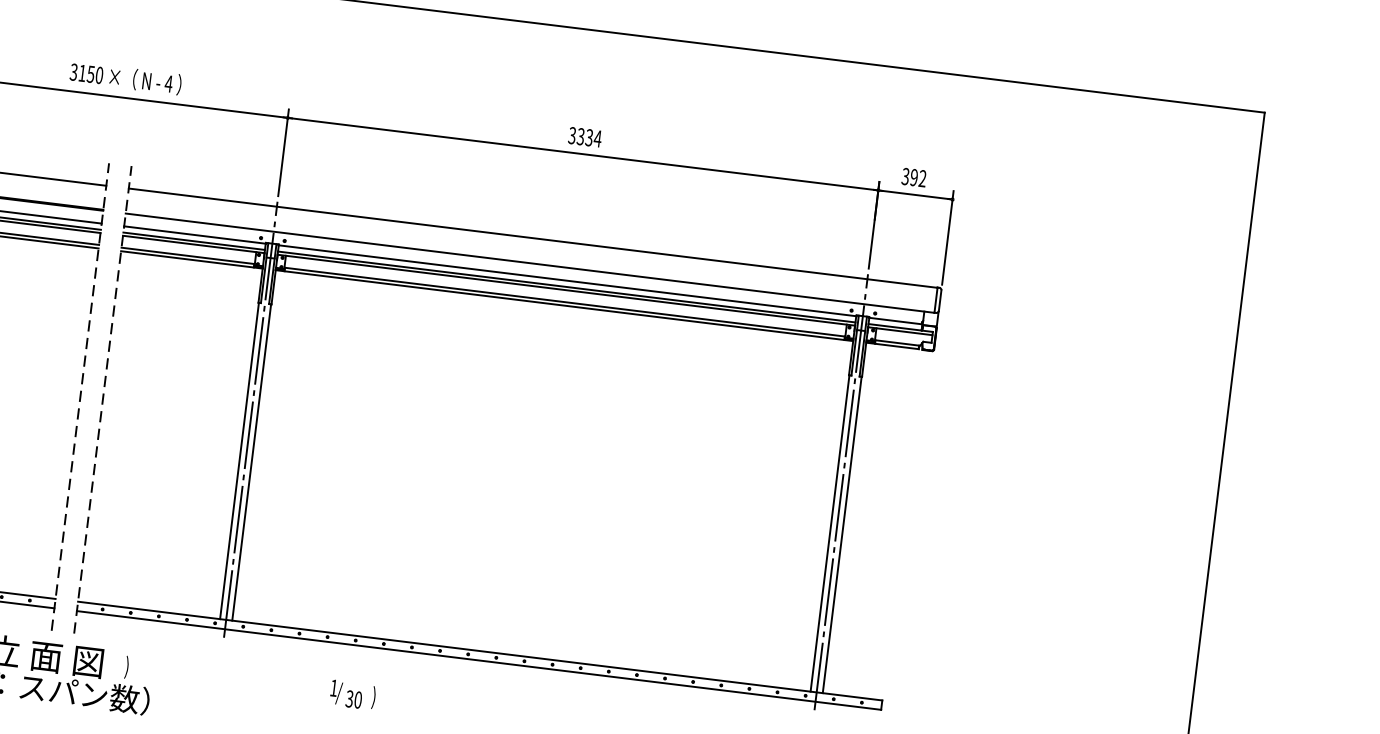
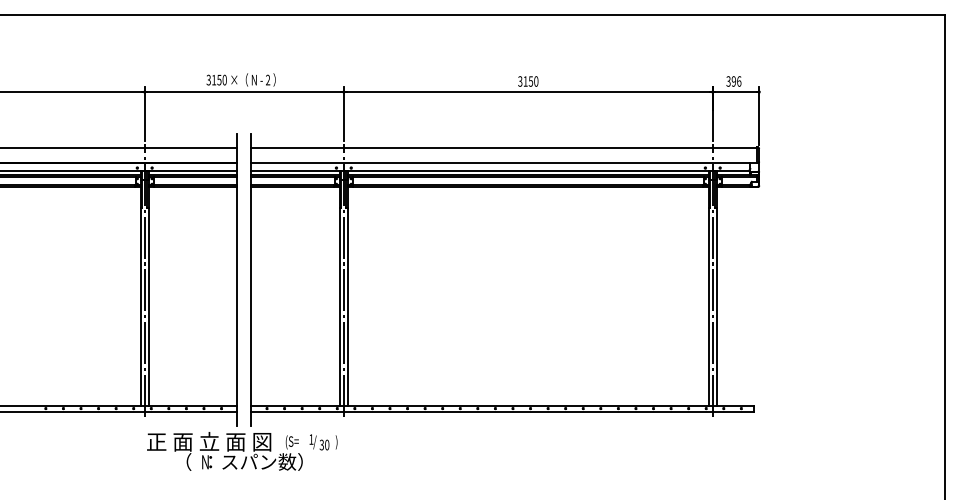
text: (168, 82) -> (267, 79), 4 -> 2
text: (588, 137) -> (530, 81), 3334 -> 3150
text: (923, 178) -> (739, 81), 392 -> 396
line: (80, 397) -> (237, 279), dashed -> solid
line: (103, 399) -> (251, 279), dashed -> solid
text: (135, 668) -> (291, 442), ) -> (S=
text: (352, 695) -> (323, 442), moved

